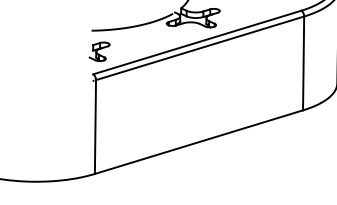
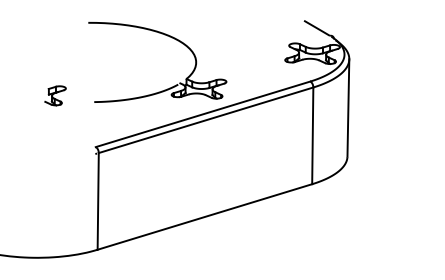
part: (99, 51) -> (55, 95), moved

